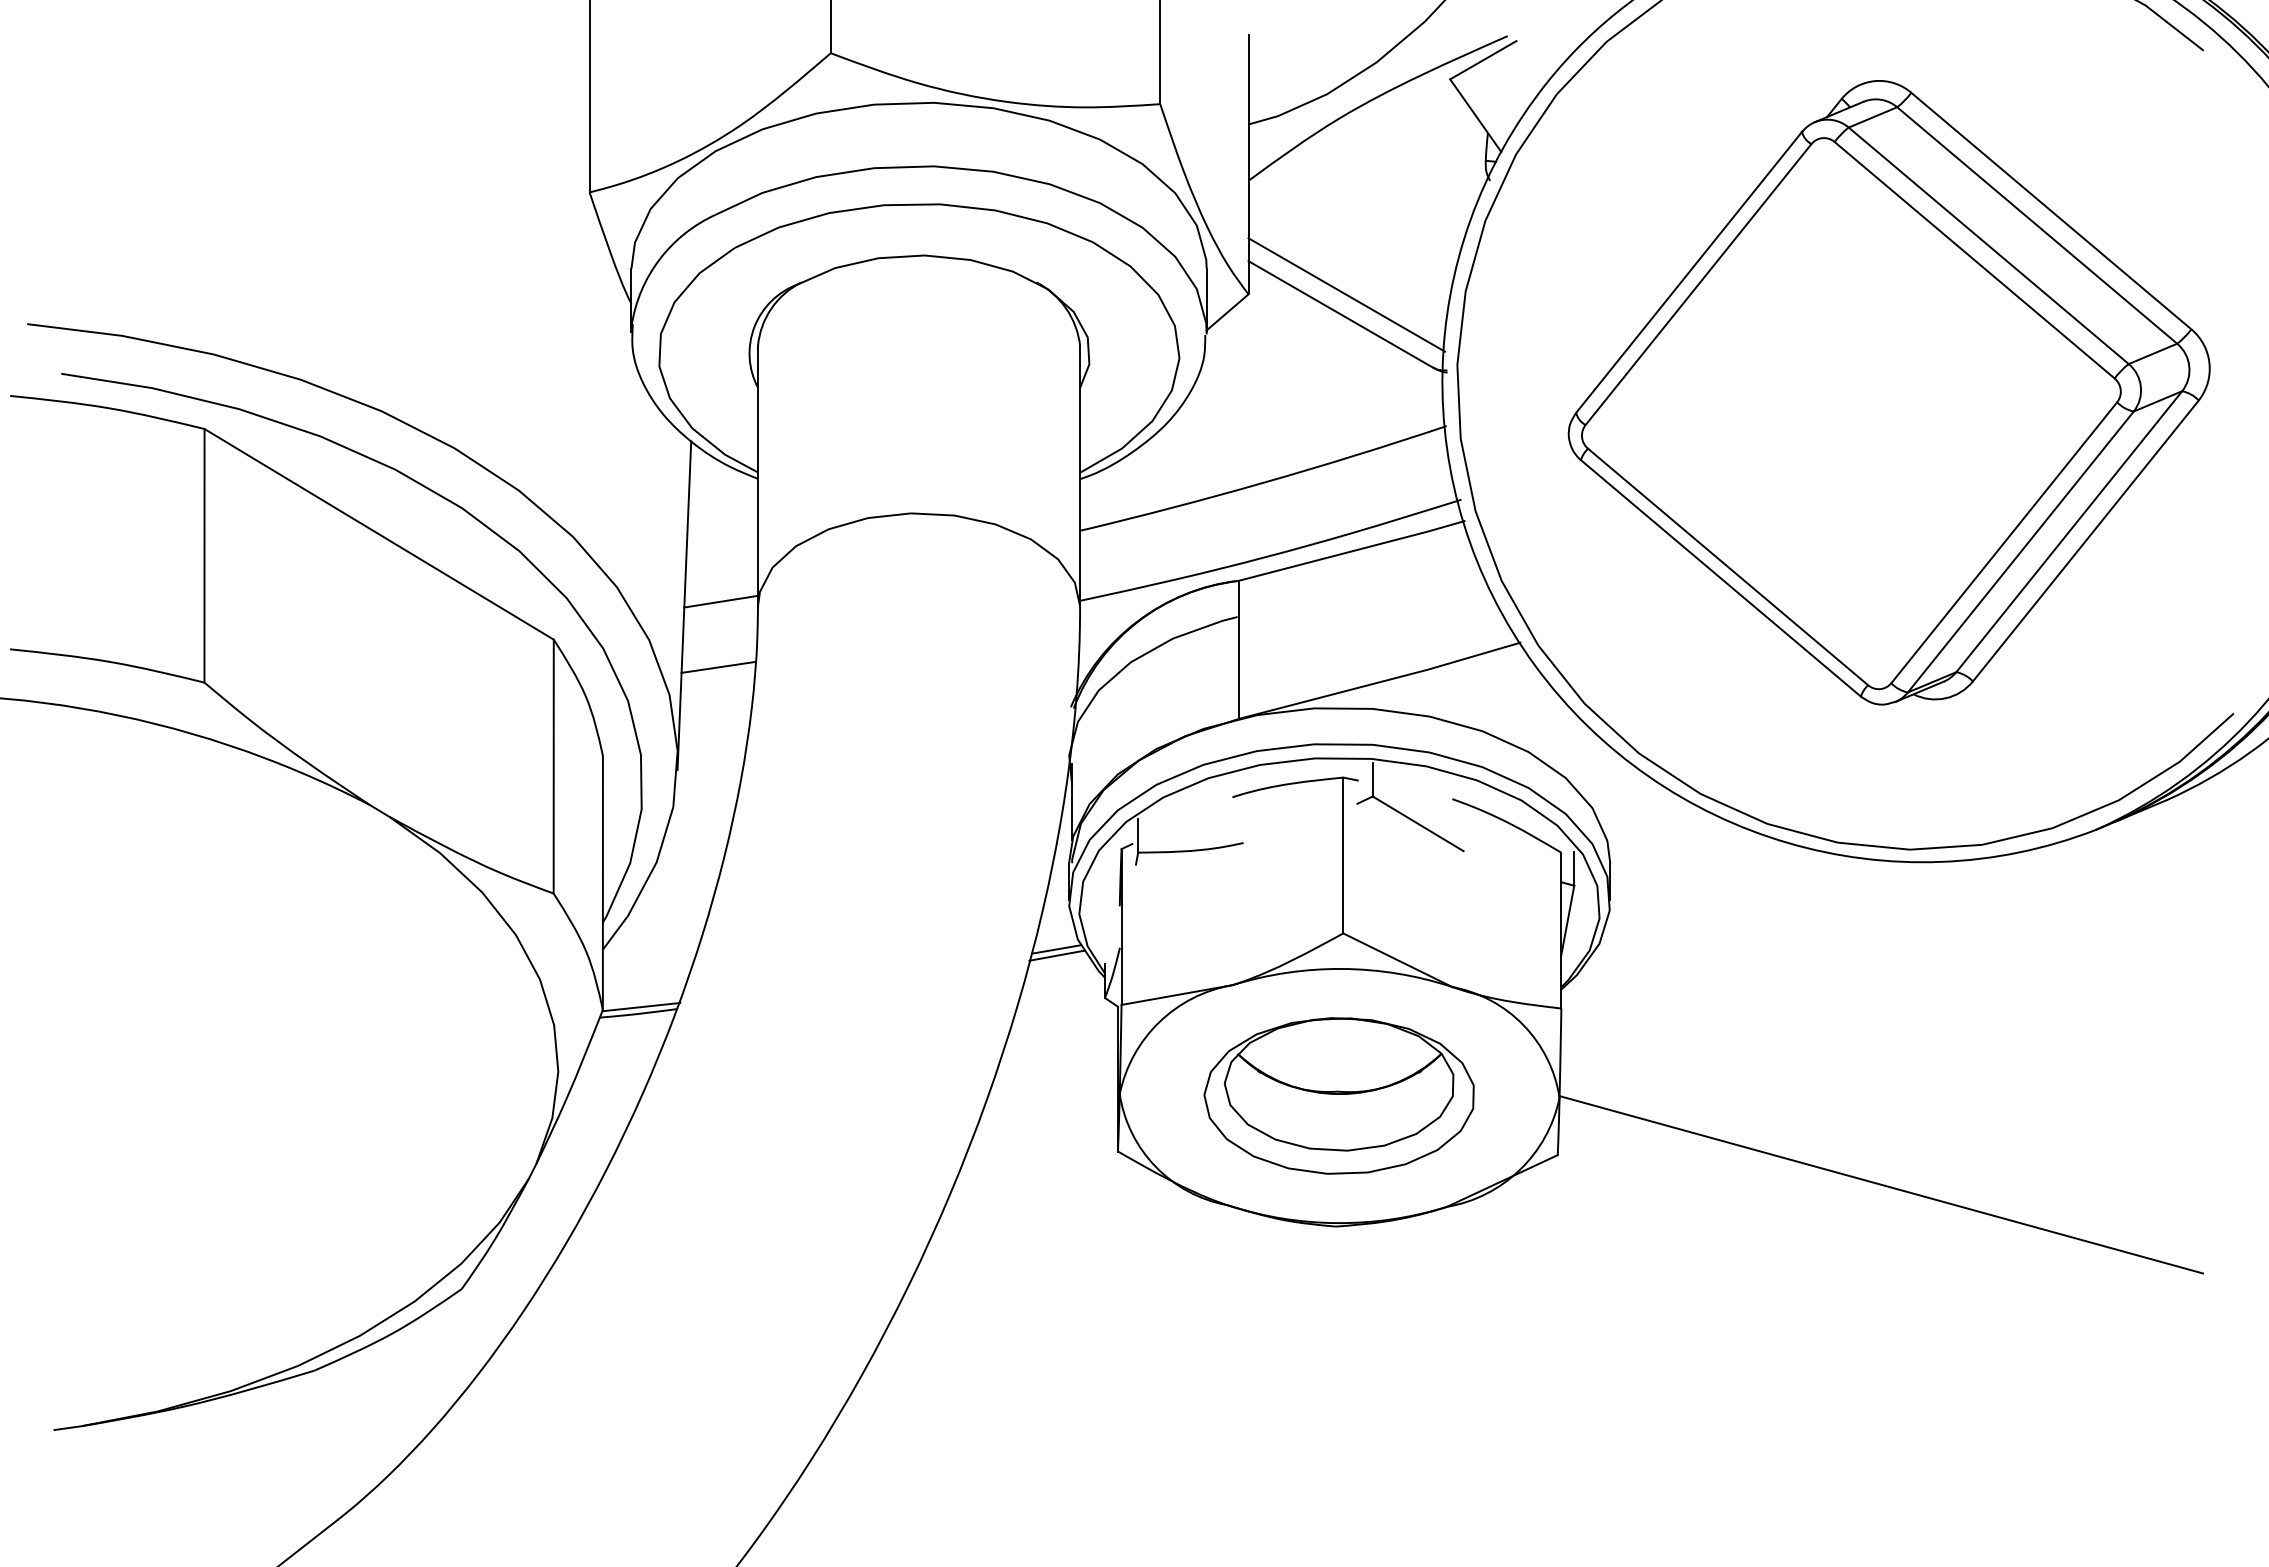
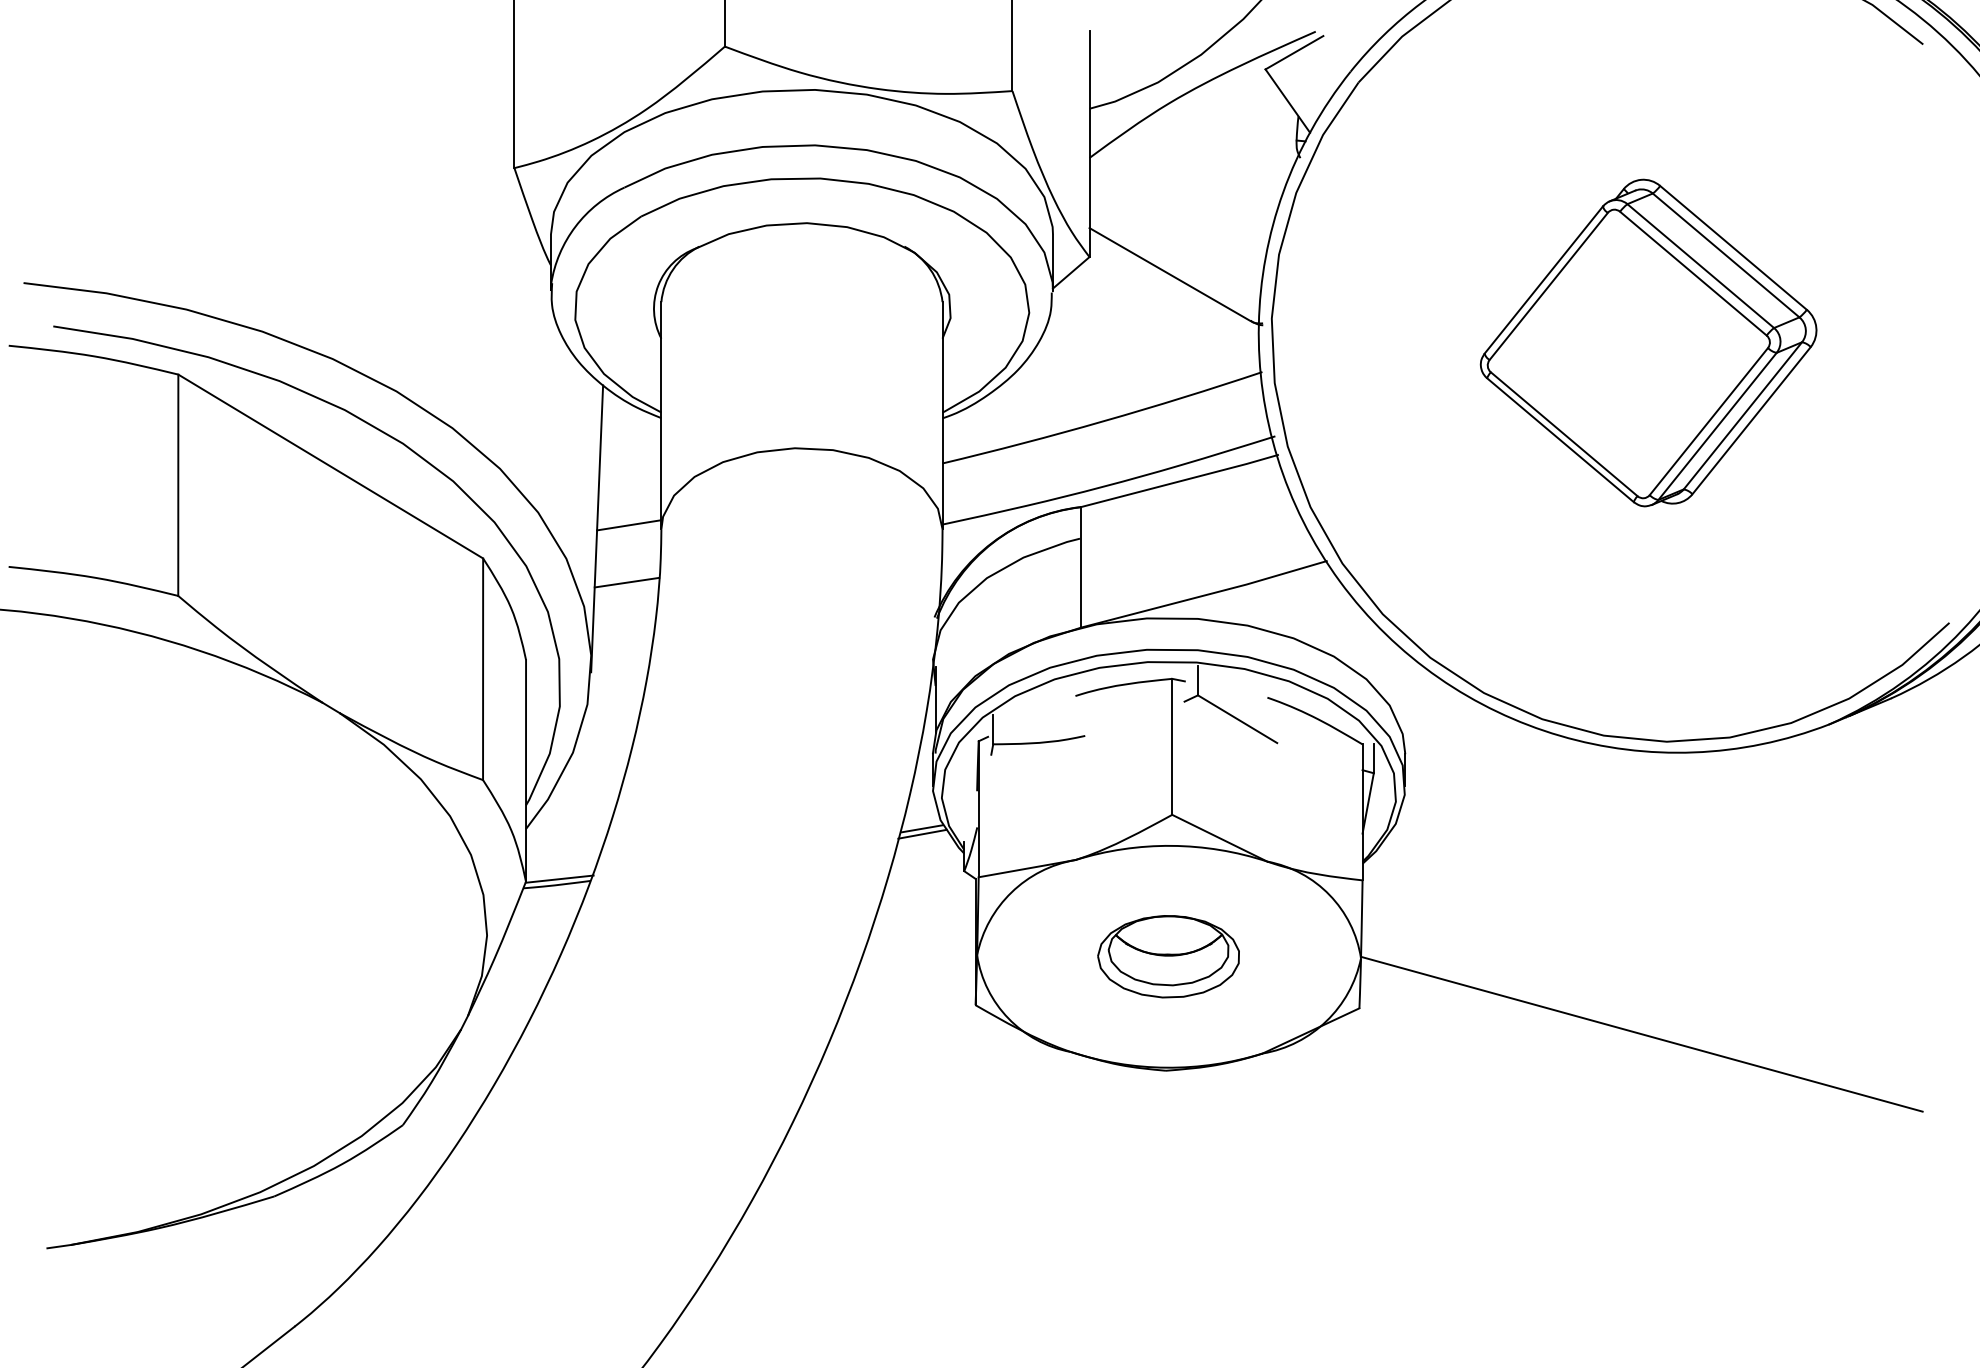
line: (1346, 294) -> (1175, 257), removed
part: (1888, 392) -> (1648, 342), size x0.6
part: (1338, 1095) -> (1168, 956), size x0.6

